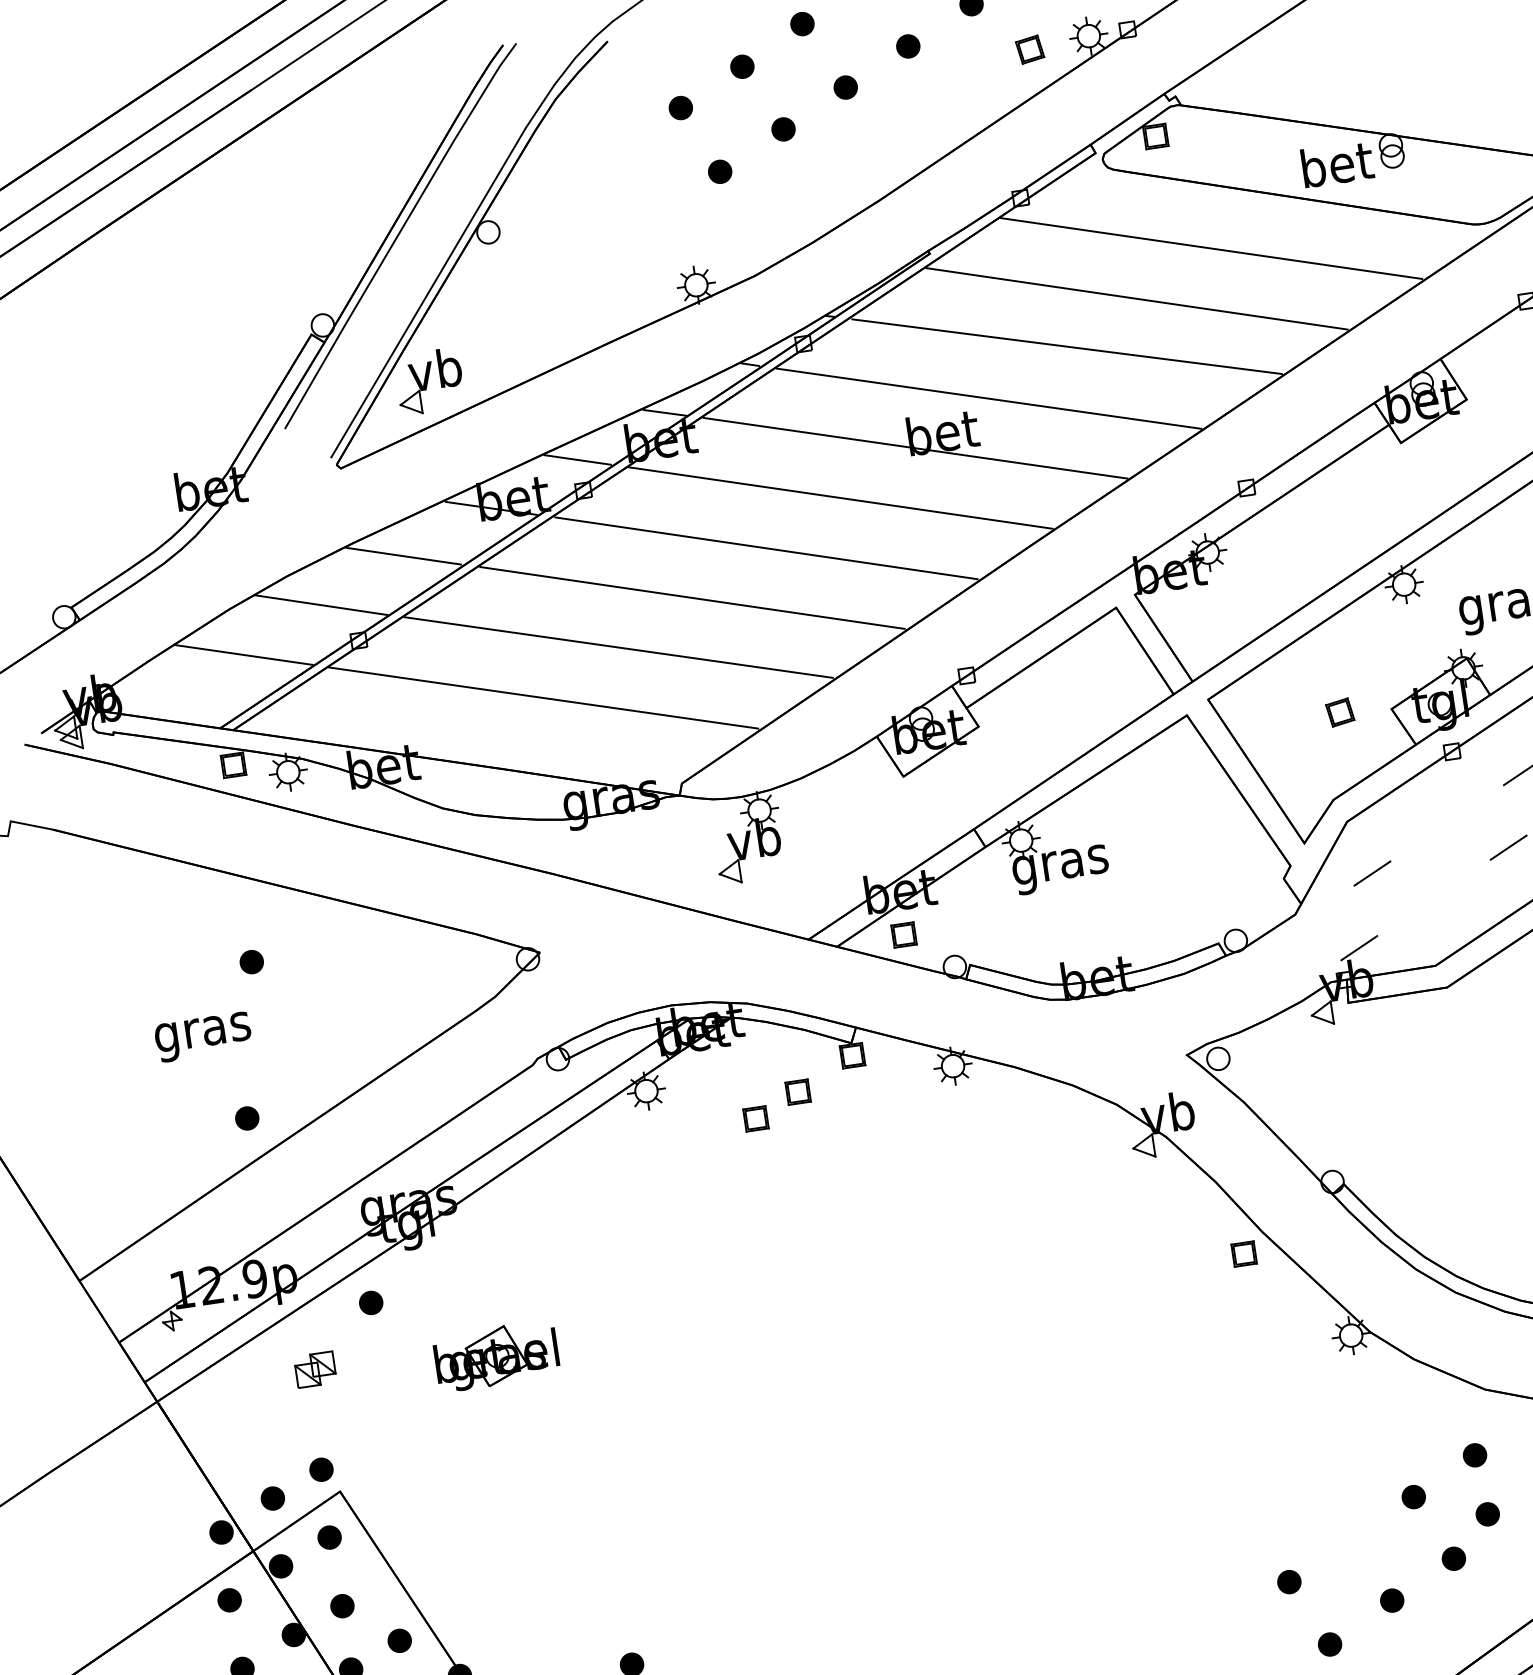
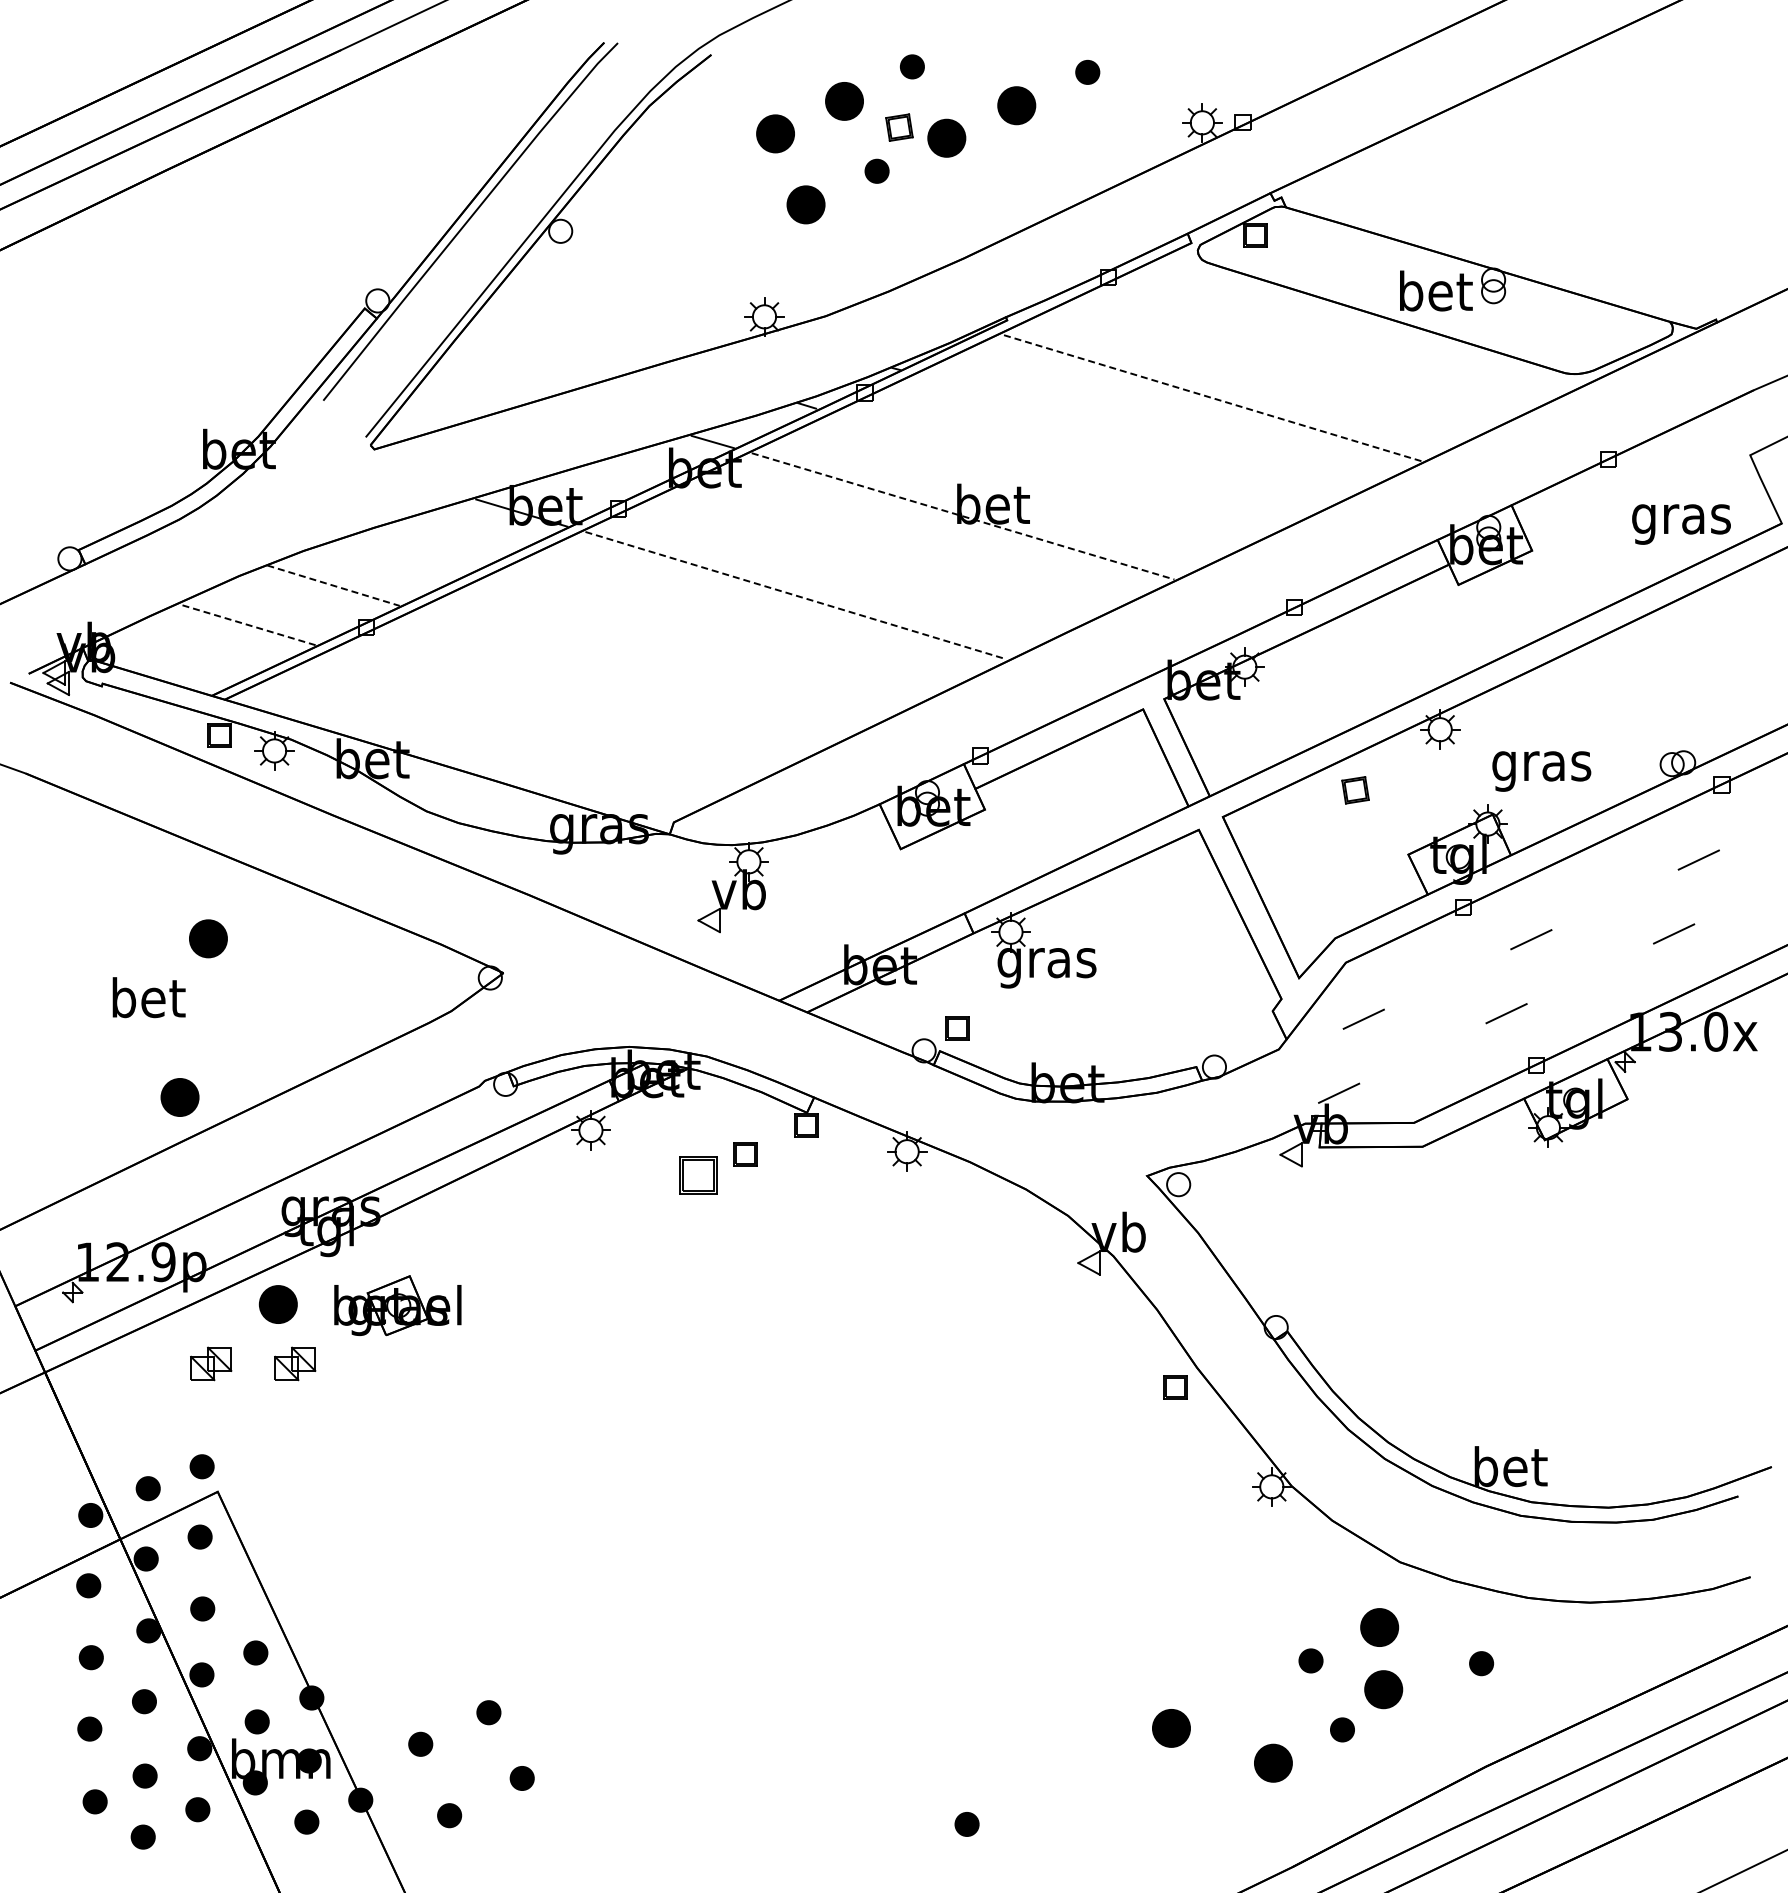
part: (907, 46) -> (1016, 105), size x1.6
part: (1030, 49) -> (899, 127), moved
part: (742, 66) -> (844, 100), size x1.6
part: (845, 86) -> (946, 137), size x1.6
part: (680, 107) -> (775, 133), size x1.6
part: (719, 171) -> (805, 204), size x1.6
line: (1210, 248) -> (1294, 357), removed
line: (1137, 298) -> (1211, 397), solid -> dashed
line: (1066, 346) -> (1132, 435), removed
part: (429, 381) -> (477, 374), removed
line: (989, 399) -> (1045, 477), removed
line: (916, 448) -> (963, 516), solid -> dashed
line: (578, 459) -> (617, 476), removed
line: (840, 497) -> (879, 555), removed
line: (766, 548) -> (795, 595), solid -> dashed
line: (403, 556) -> (424, 548), removed
line: (691, 597) -> (712, 634), removed
line: (322, 604) -> (334, 585), solid -> dashed
line: (617, 646) -> (629, 673), removed
line: (243, 654) -> (246, 624), solid -> dashed
line: (543, 698) -> (545, 714), removed
part: (1340, 712) -> (1355, 790), moved
part: (904, 934) -> (957, 1028), moved
part: (251, 961) -> (208, 938), size x1.6
text: (202, 1031) -> (147, 1002), gras -> bet
part: (246, 1118) -> (179, 1097), size x1.6
part: (756, 1118) -> (698, 1175), size x1.6
part: (370, 1302) -> (277, 1303), size x1.6
part: (496, 1356) -> (397, 1305), moved
part: (396, 1357) -> (295, 1363), added
part: (1474, 1455) -> (1379, 1627), size x1.6
part: (1487, 1514) -> (1383, 1689), size x1.6
part: (1288, 1582) -> (1170, 1728), size x1.6
part: (1391, 1600) -> (1272, 1762), size x1.6
part: (1329, 1644) -> (1202, 1798), removed

